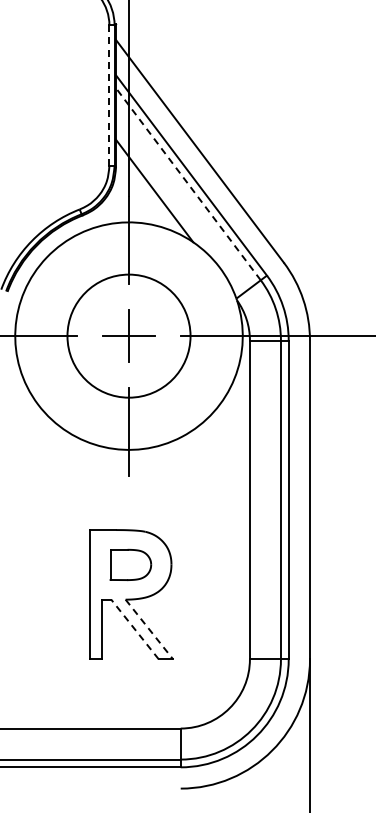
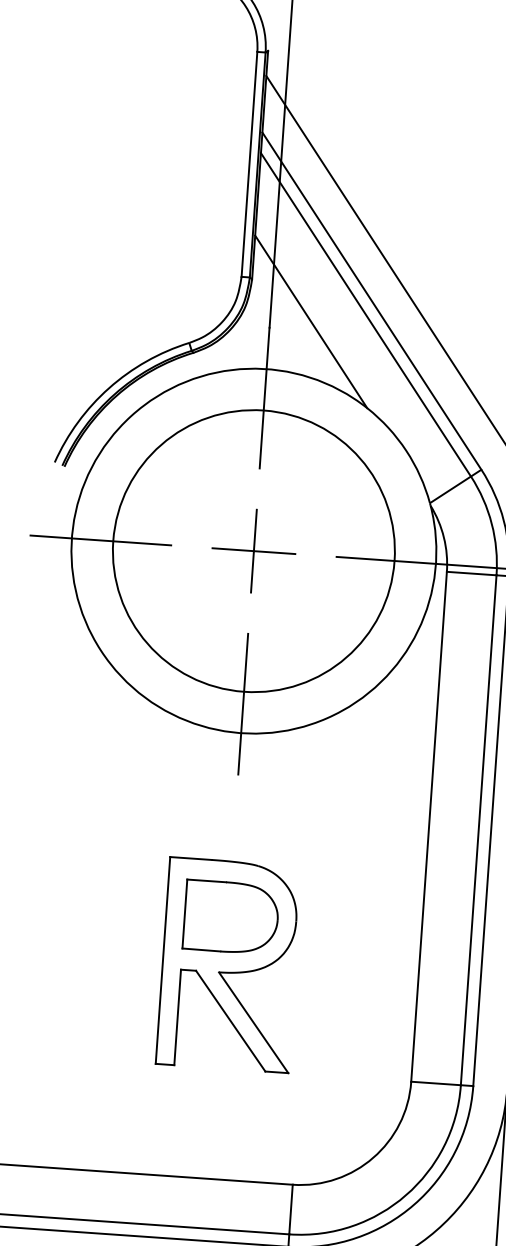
line: (109, 95) -> (249, 163), dashed -> solid
line: (188, 183) -> (366, 313), dashed -> solid
circle: (128, 336) -> (253, 551), size x1.43
part: (130, 564) -> (230, 916), size x1.43
line: (134, 629) -> (229, 1021), dashed -> solid
line: (149, 629) -> (253, 1022), dashed -> solid

